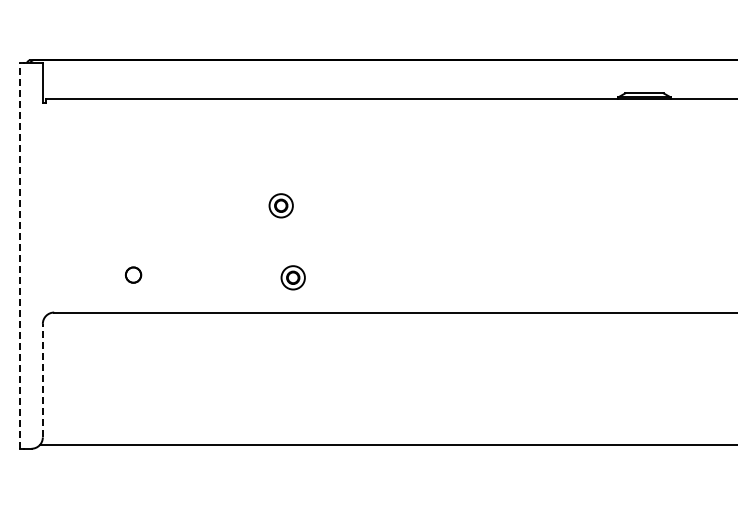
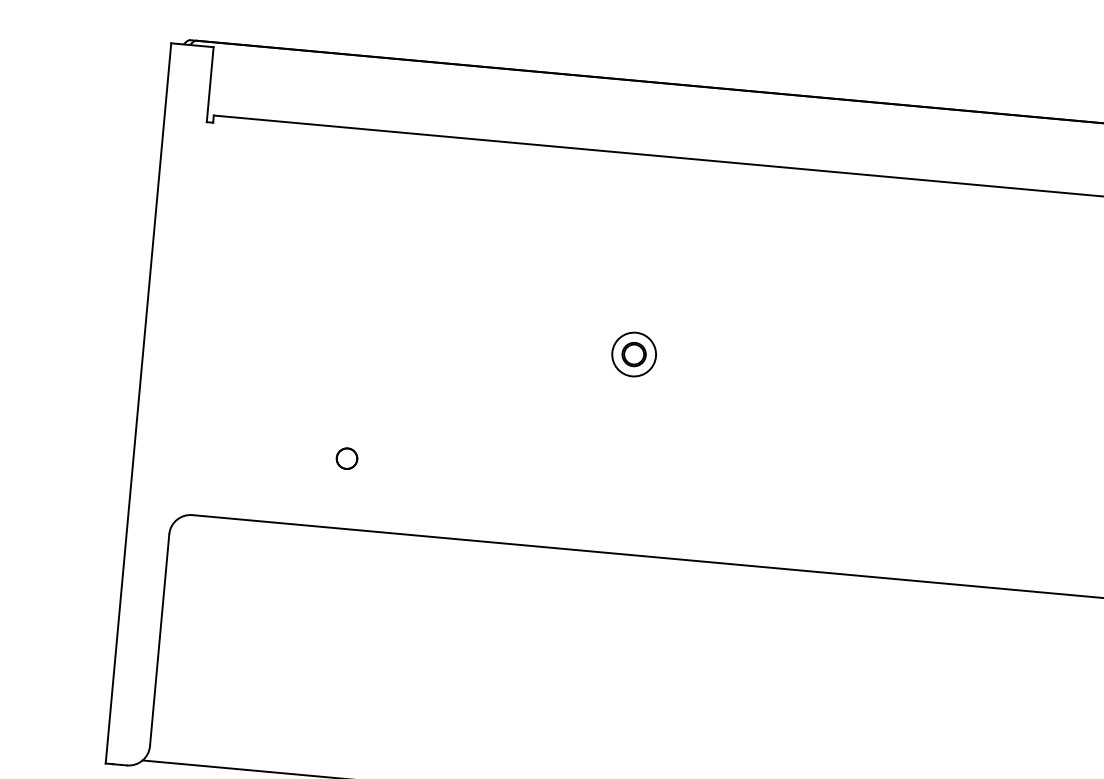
line: (20, 255) -> (139, 402), dashed -> solid
part: (133, 274) -> (346, 457), size x0.71
part: (292, 277) -> (643, 490), removed
line: (42, 380) -> (159, 639), dashed -> solid

